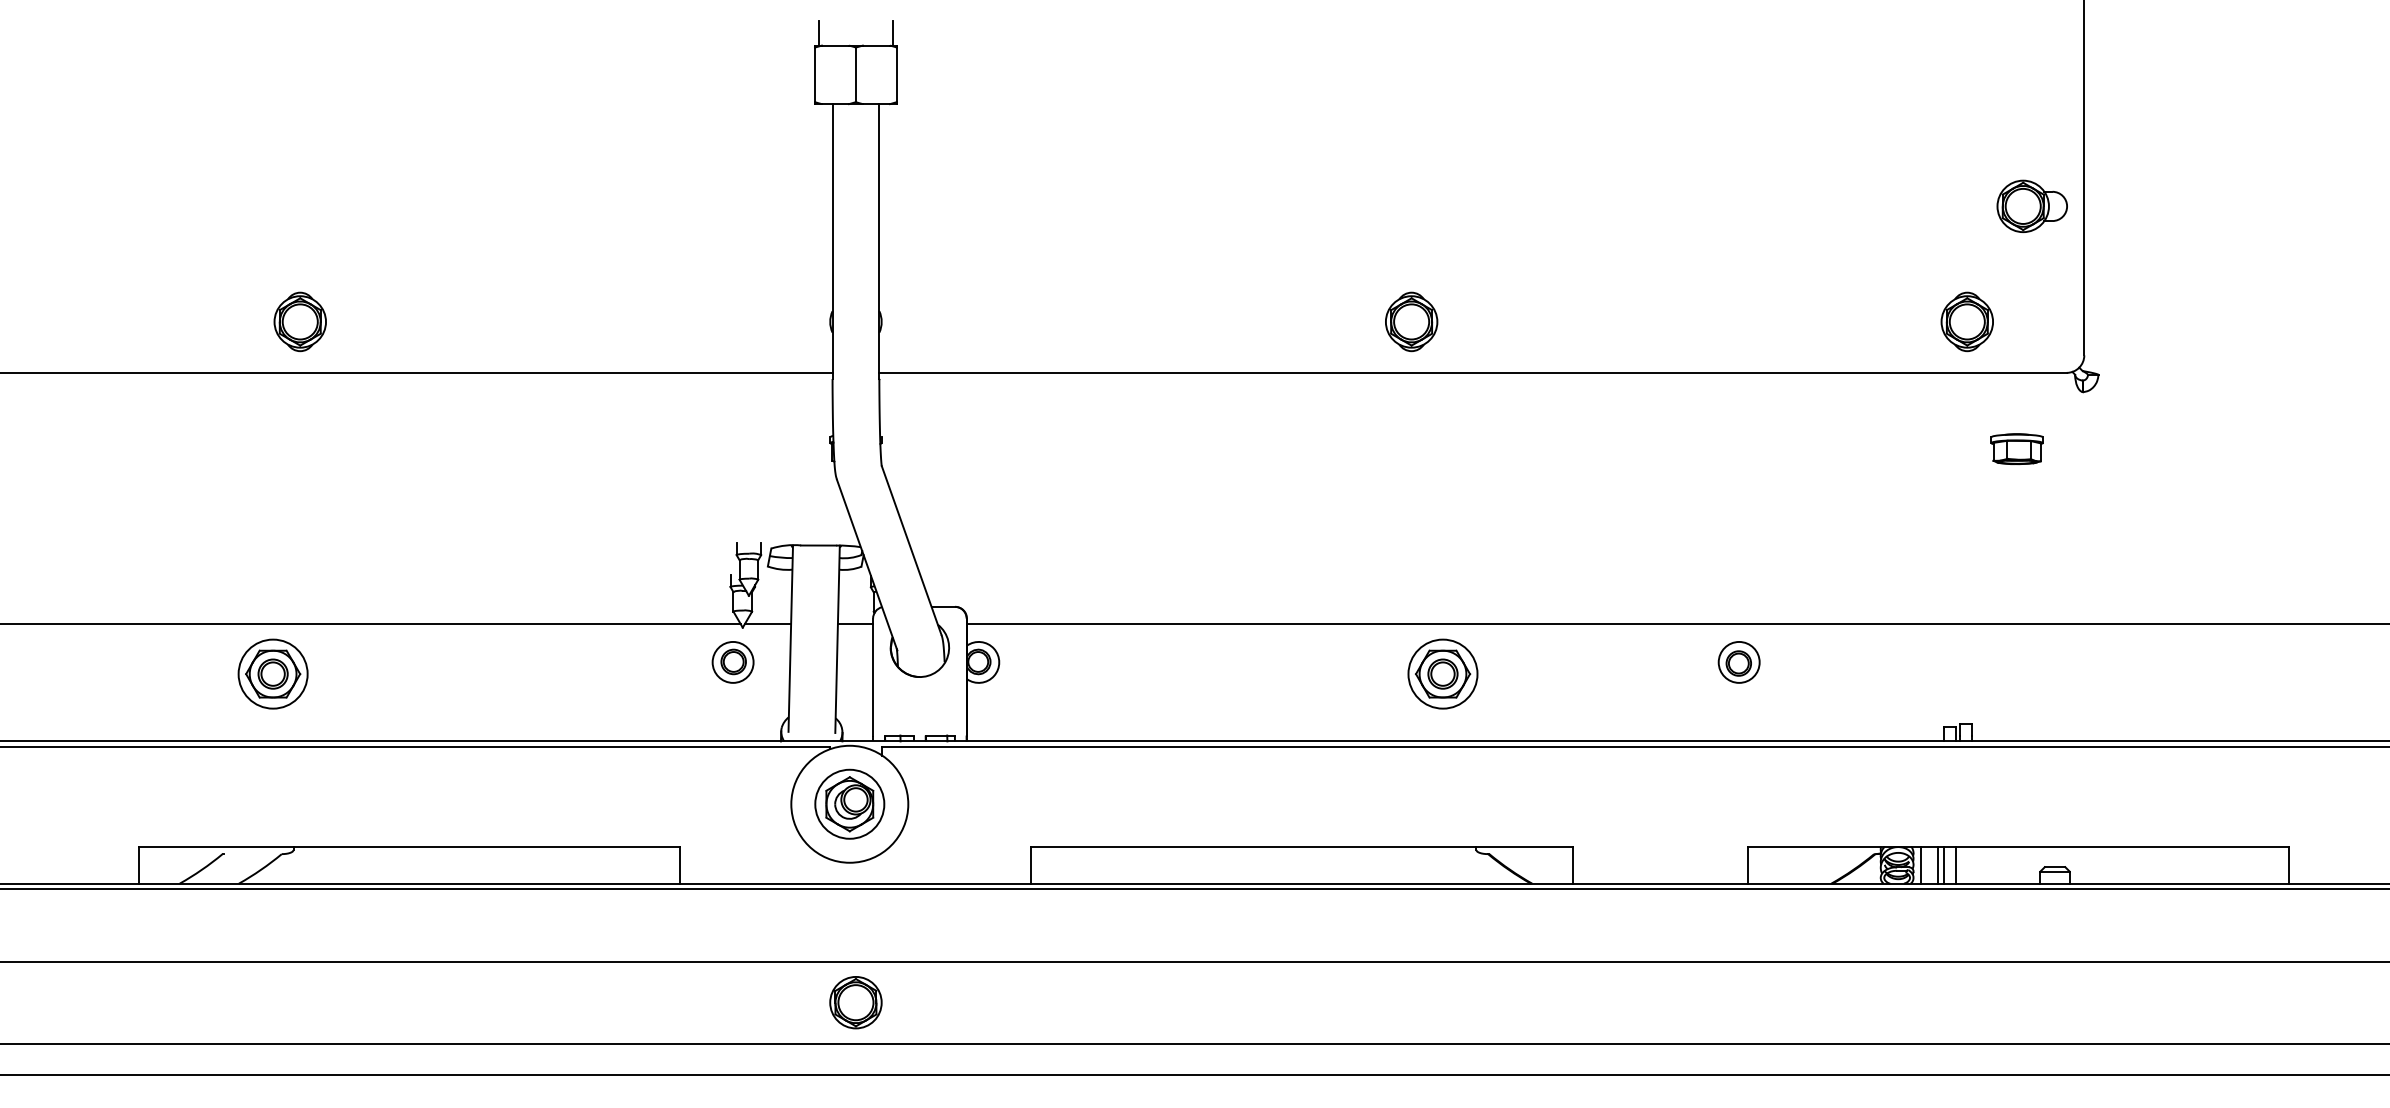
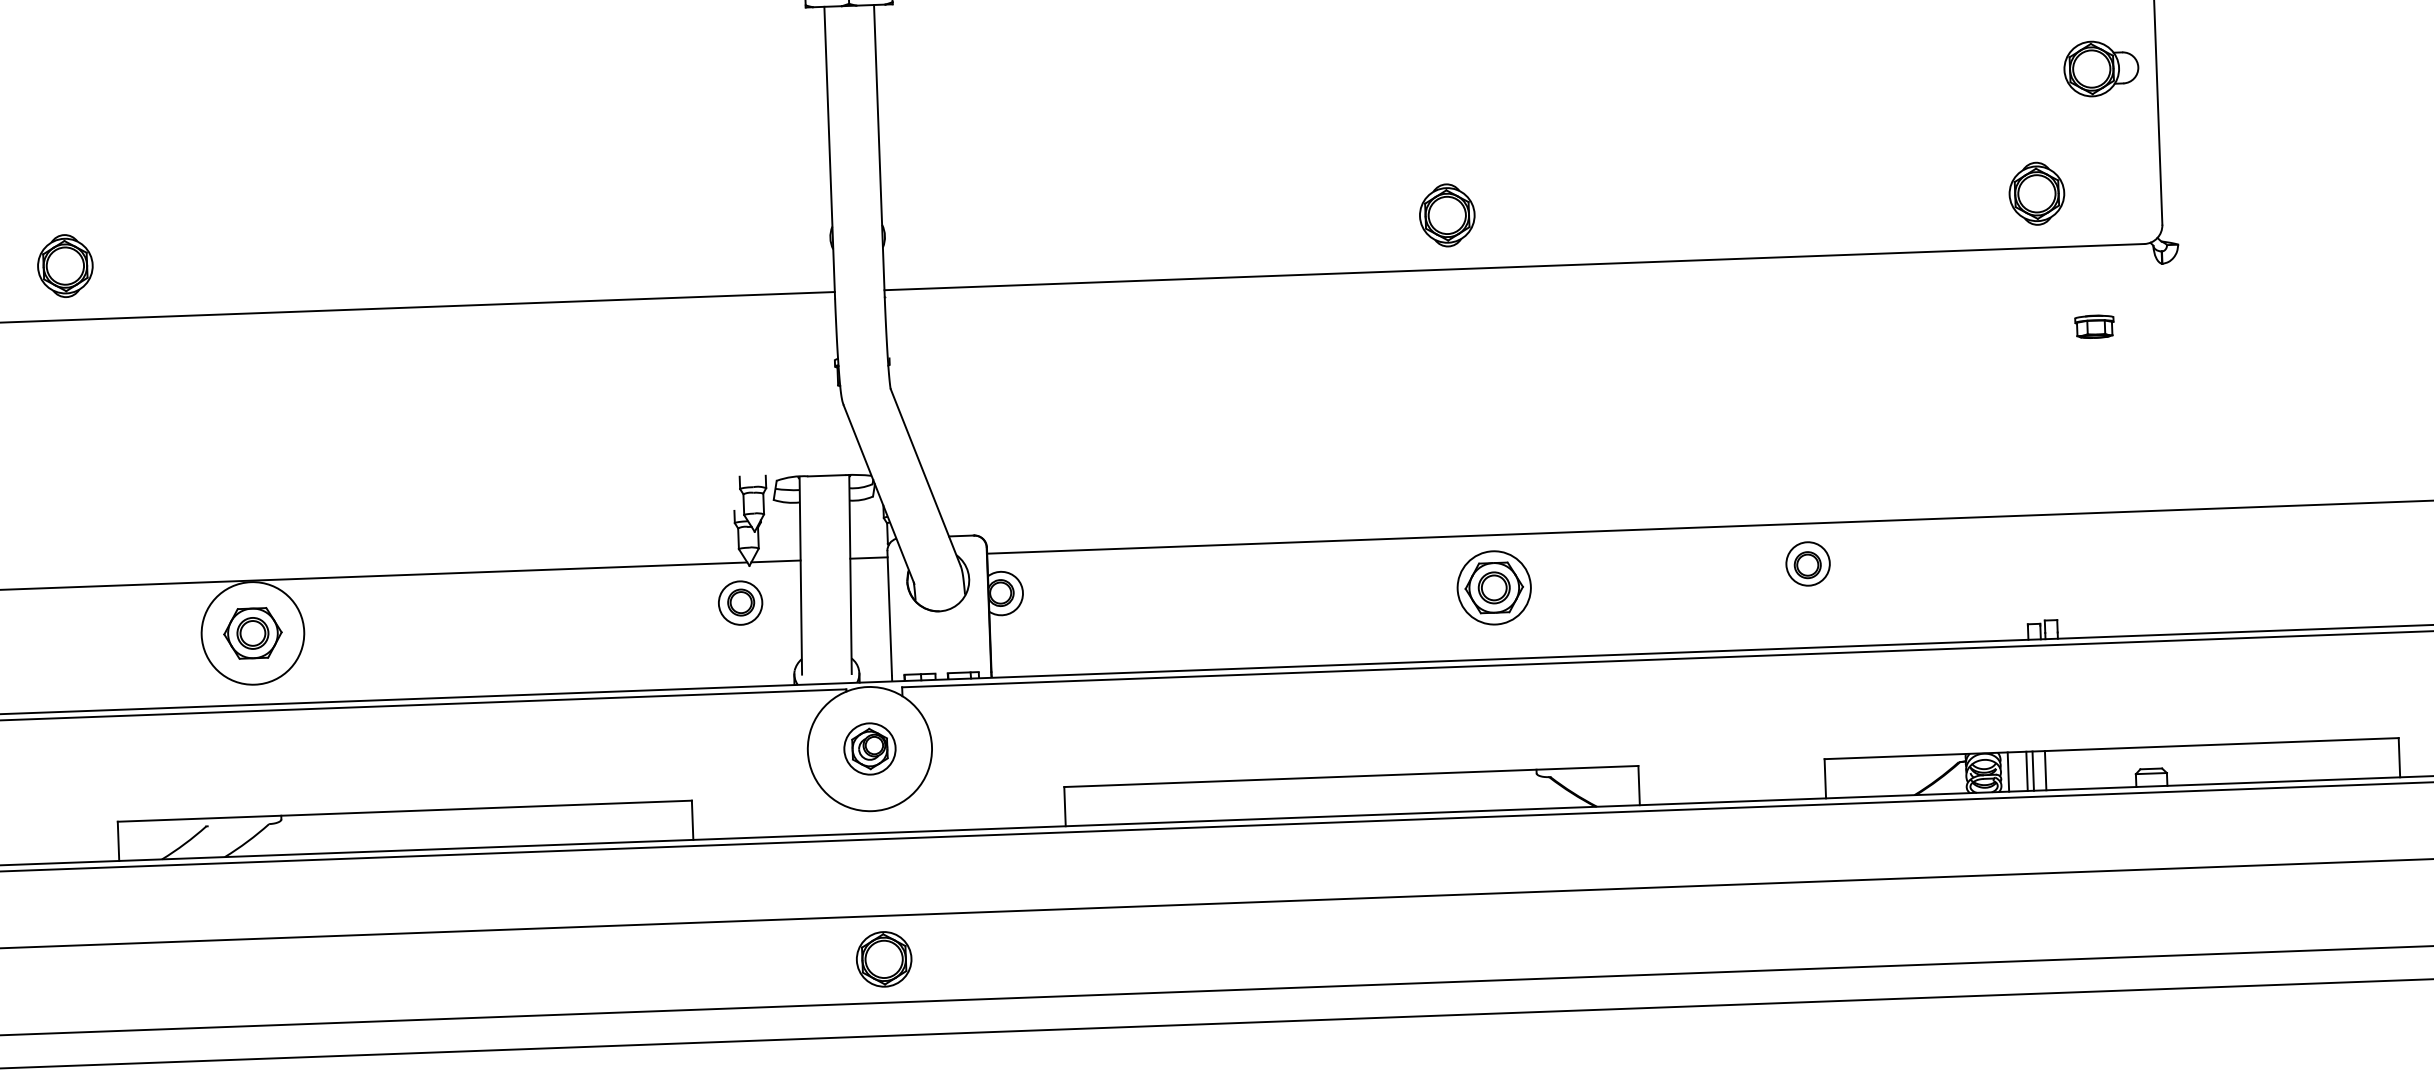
part: (299, 321) -> (64, 265), moved
part: (2016, 448) -> (2094, 326), size x0.7
circle: (272, 673) -> (252, 632), size x1.4
part: (849, 803) -> (869, 748), size x0.7

